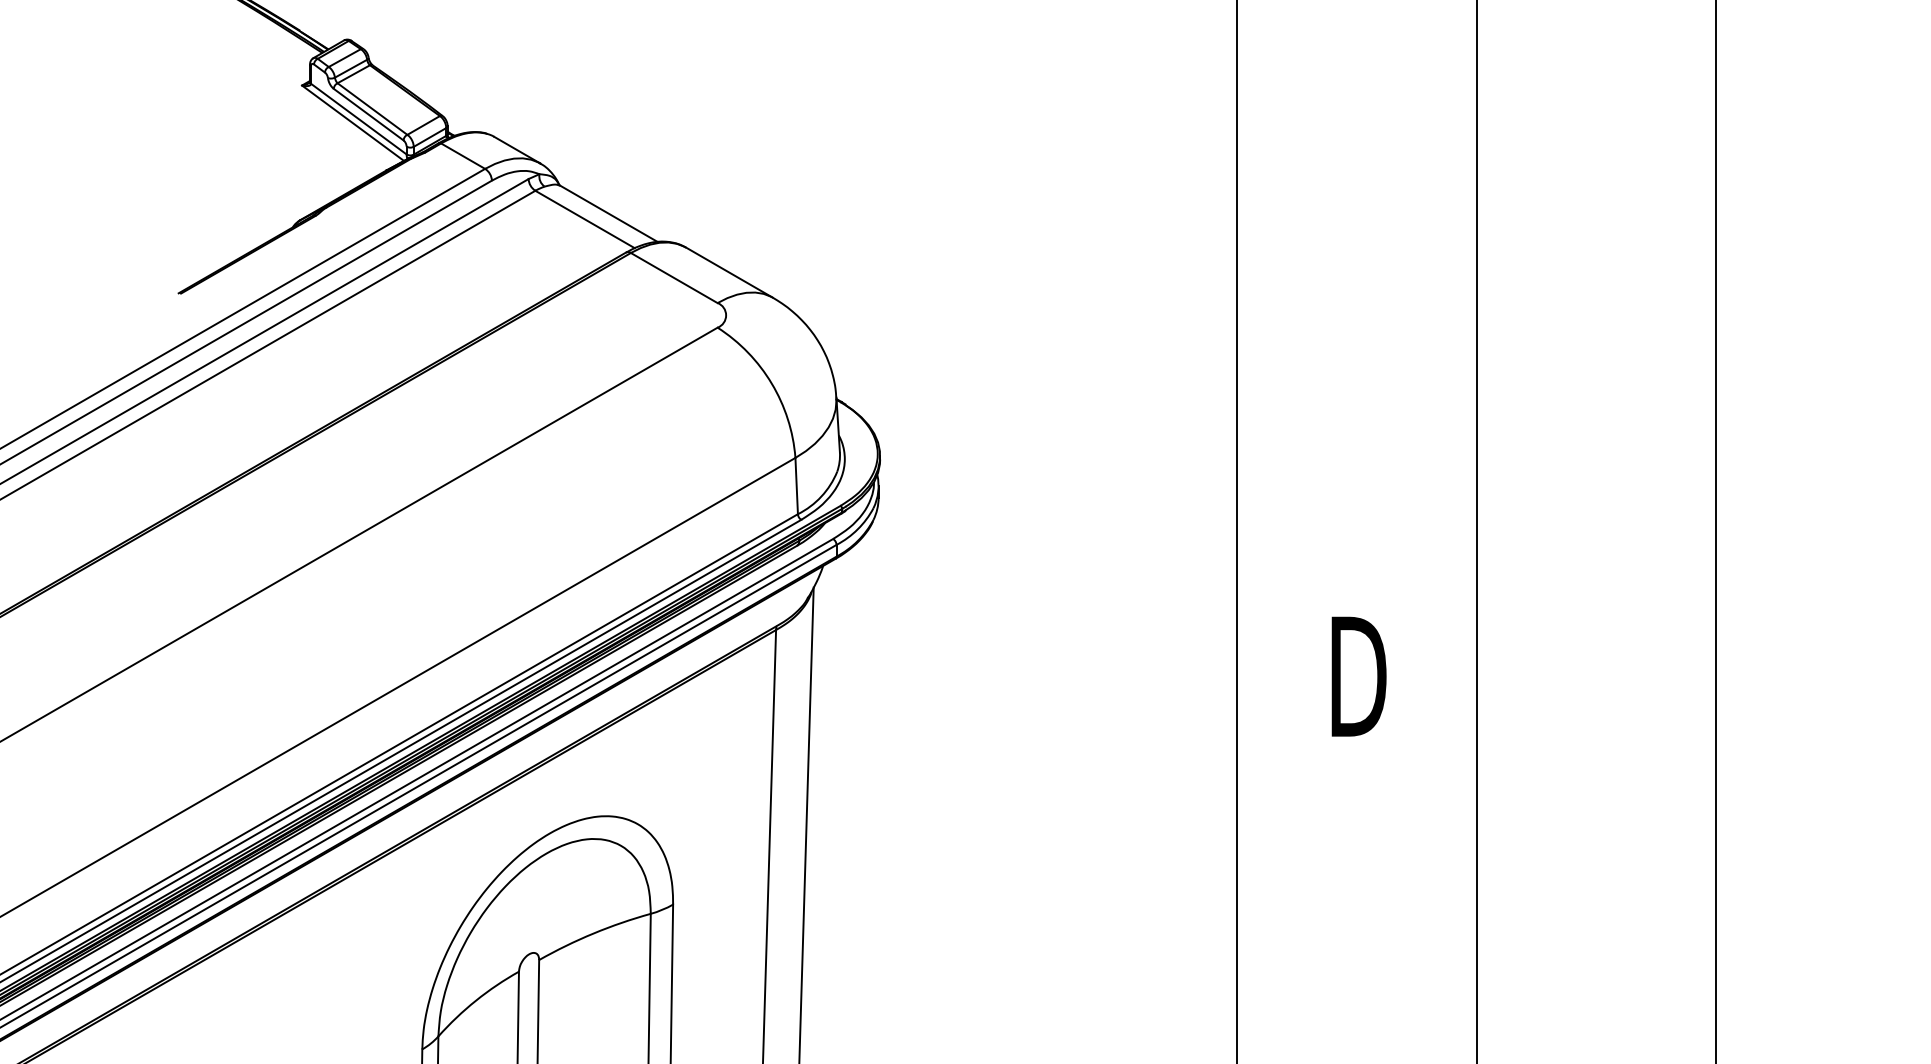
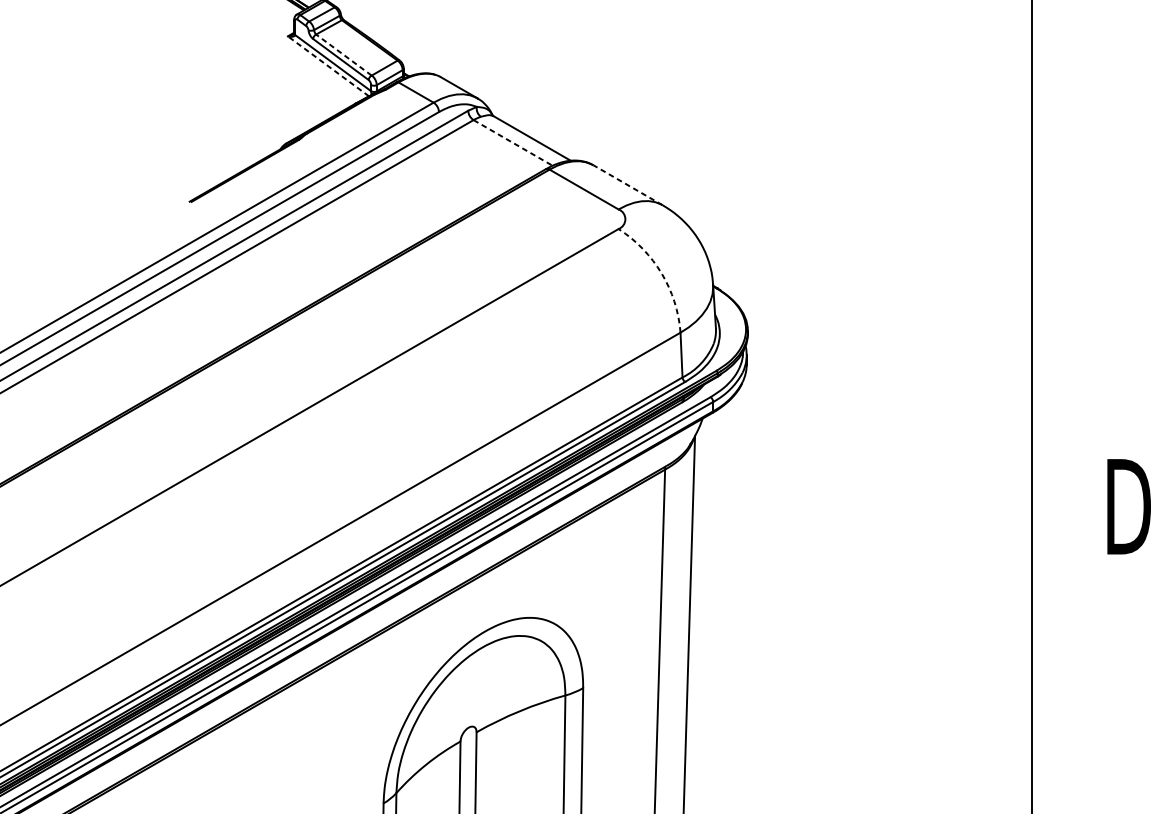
line: (372, 108) -> (343, 54), solid -> dashed
line: (352, 122) -> (328, 65), solid -> dashed
line: (585, 219) -> (513, 142), solid -> dashed
line: (728, 272) -> (627, 185), solid -> dashed
arc: (771, 383) -> (661, 273), solid -> dashed

